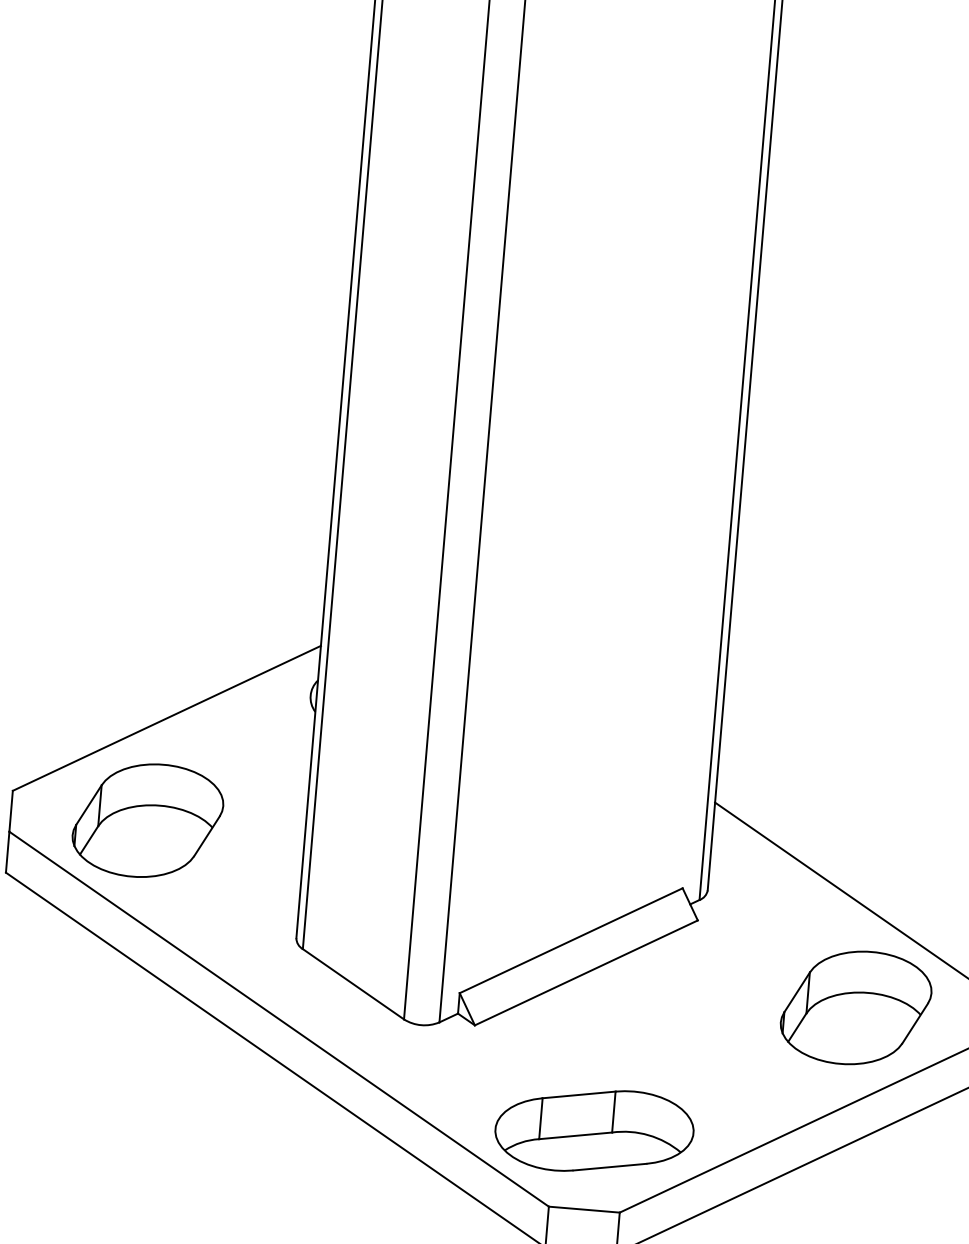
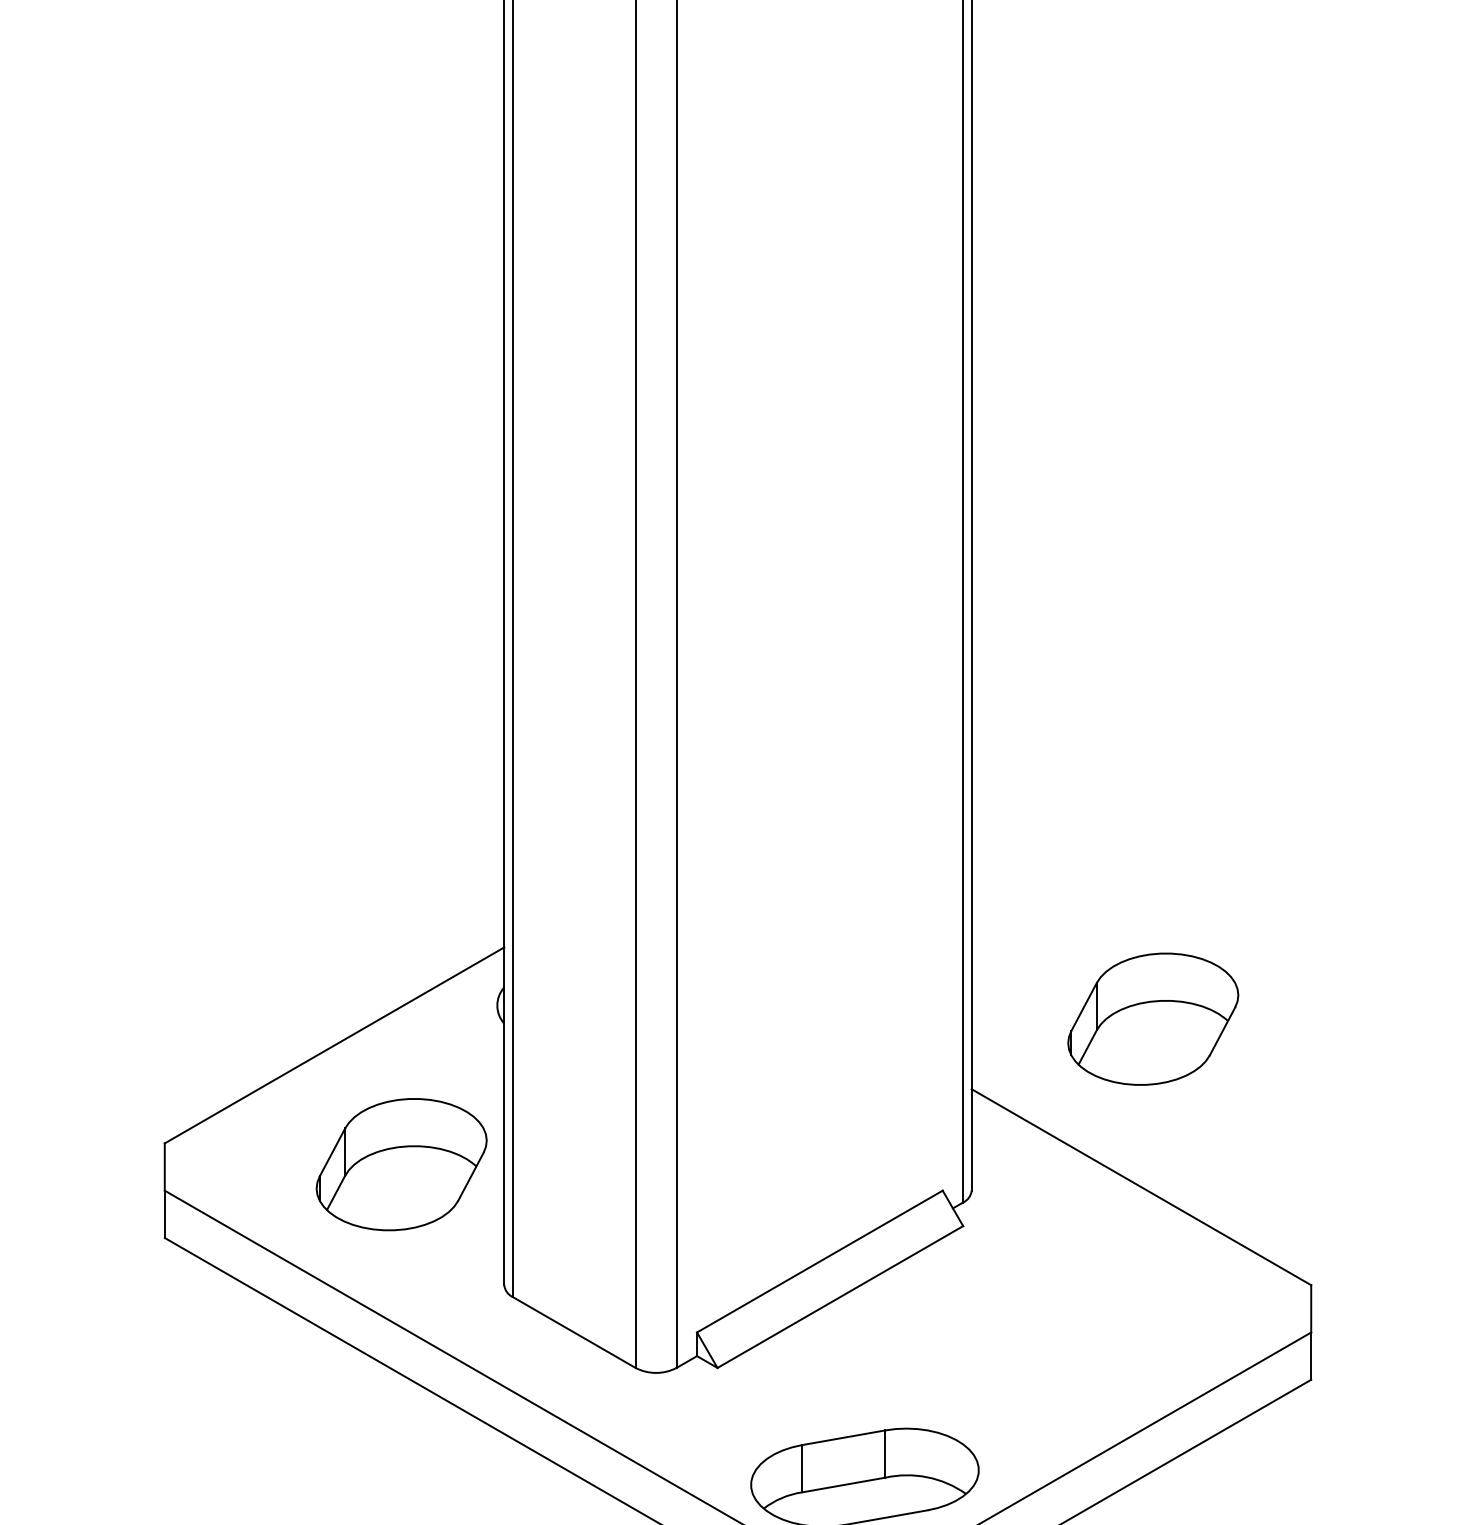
part: (147, 820) -> (401, 1164), moved
part: (856, 1007) -> (1153, 1018), moved

